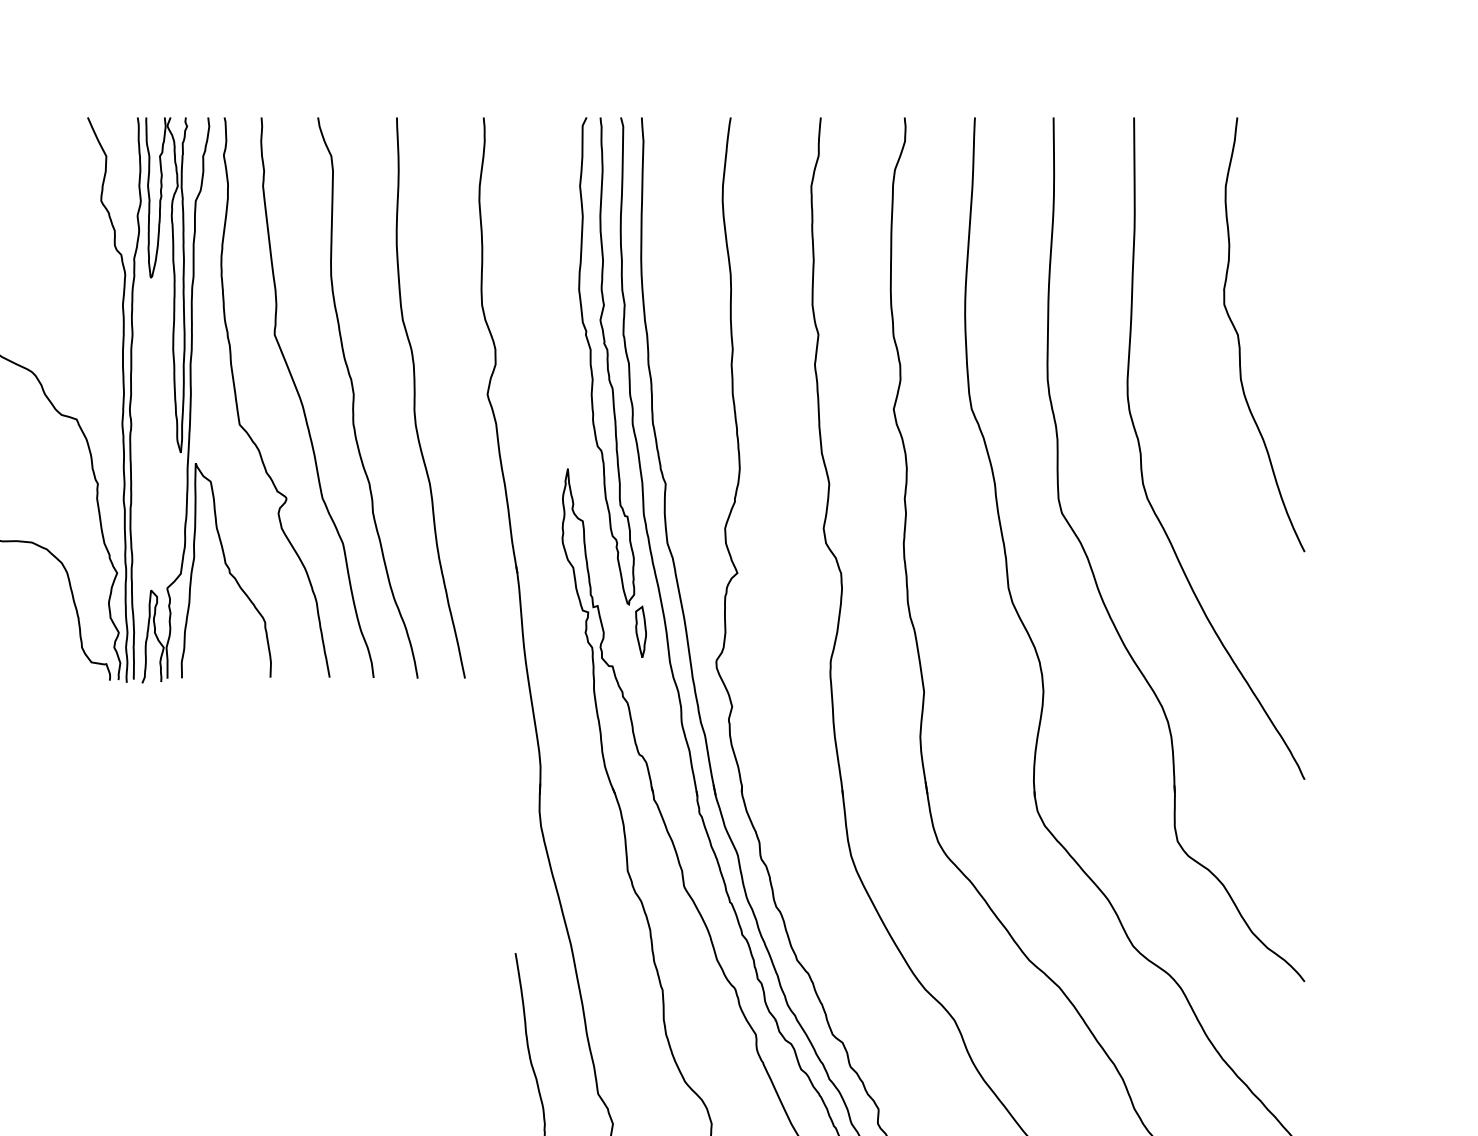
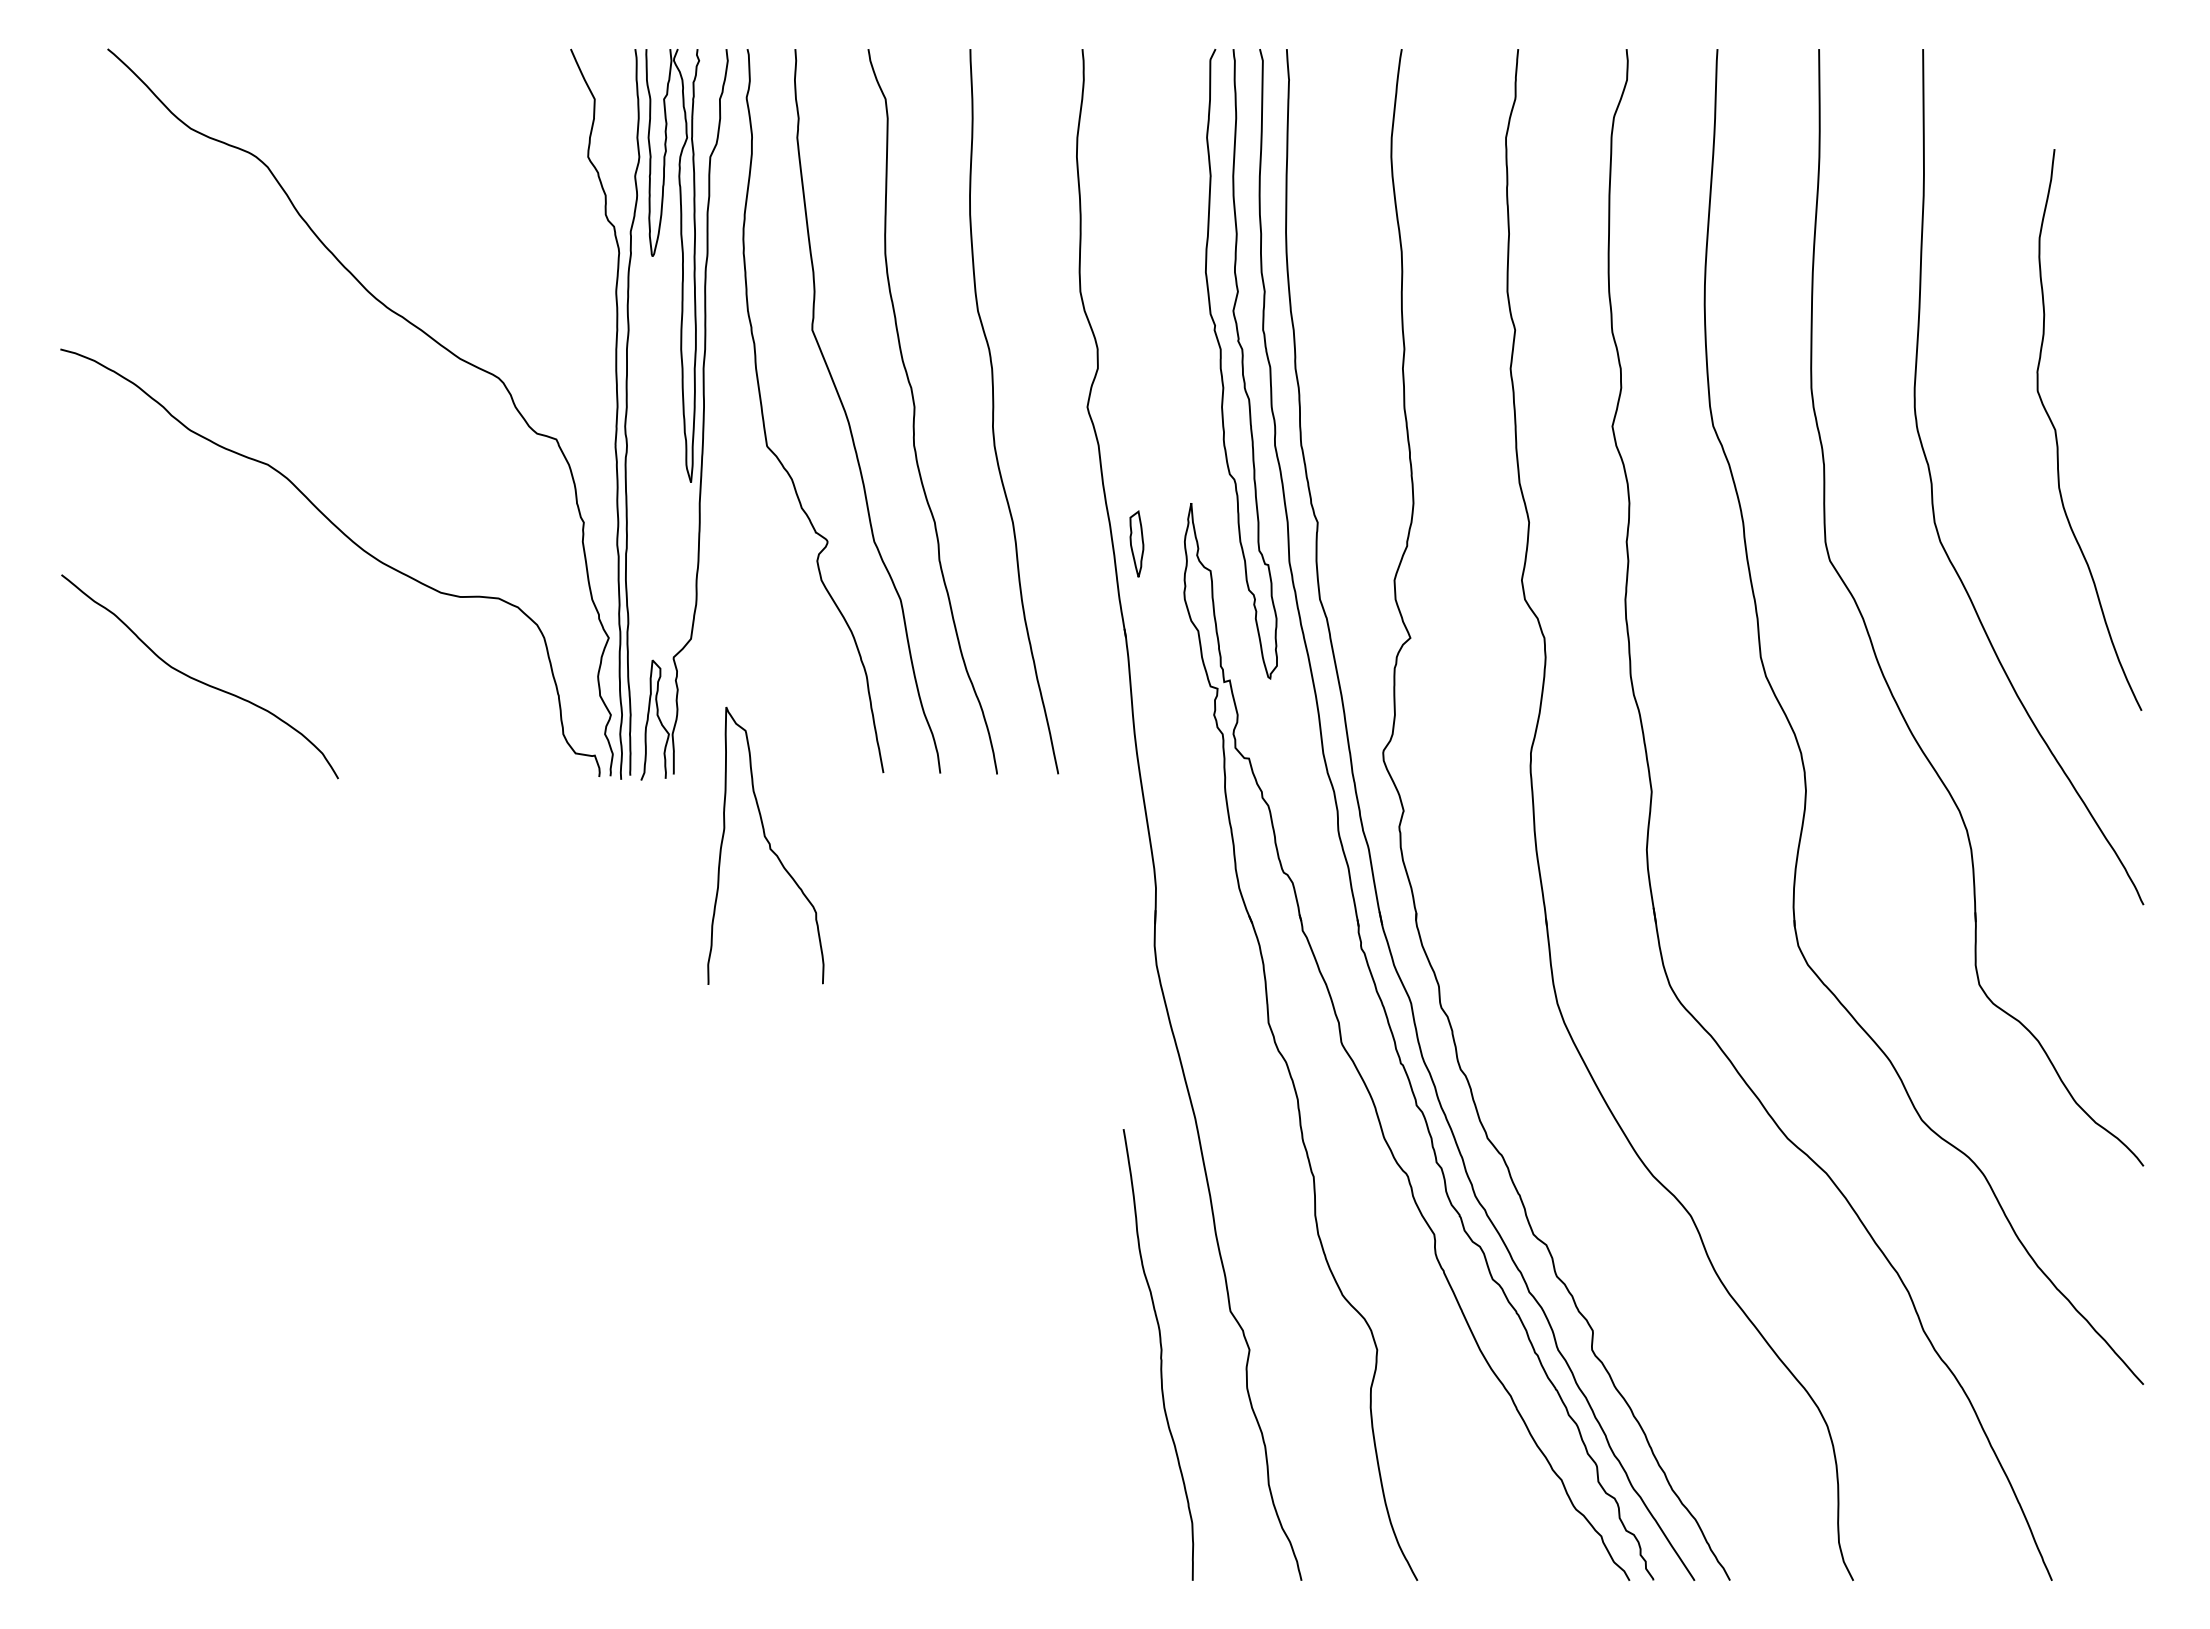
curve: (1239, 339) -> (2057, 436), moved
curve: (228, 569) -> (768, 844), moved
part: (640, 631) -> (1136, 543), moved

